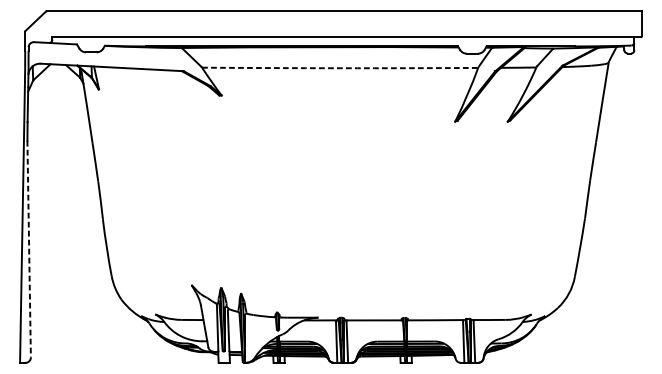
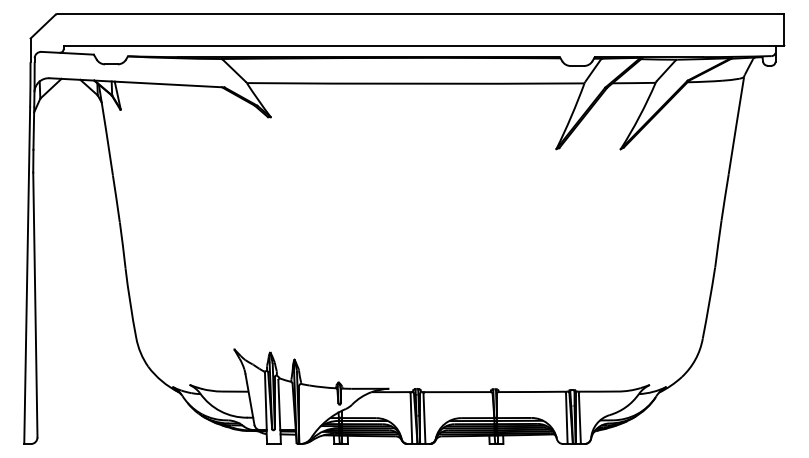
arc: (339, 68) -> (415, 83), dashed -> solid
line: (29, 249) -> (35, 305), dashed -> solid

